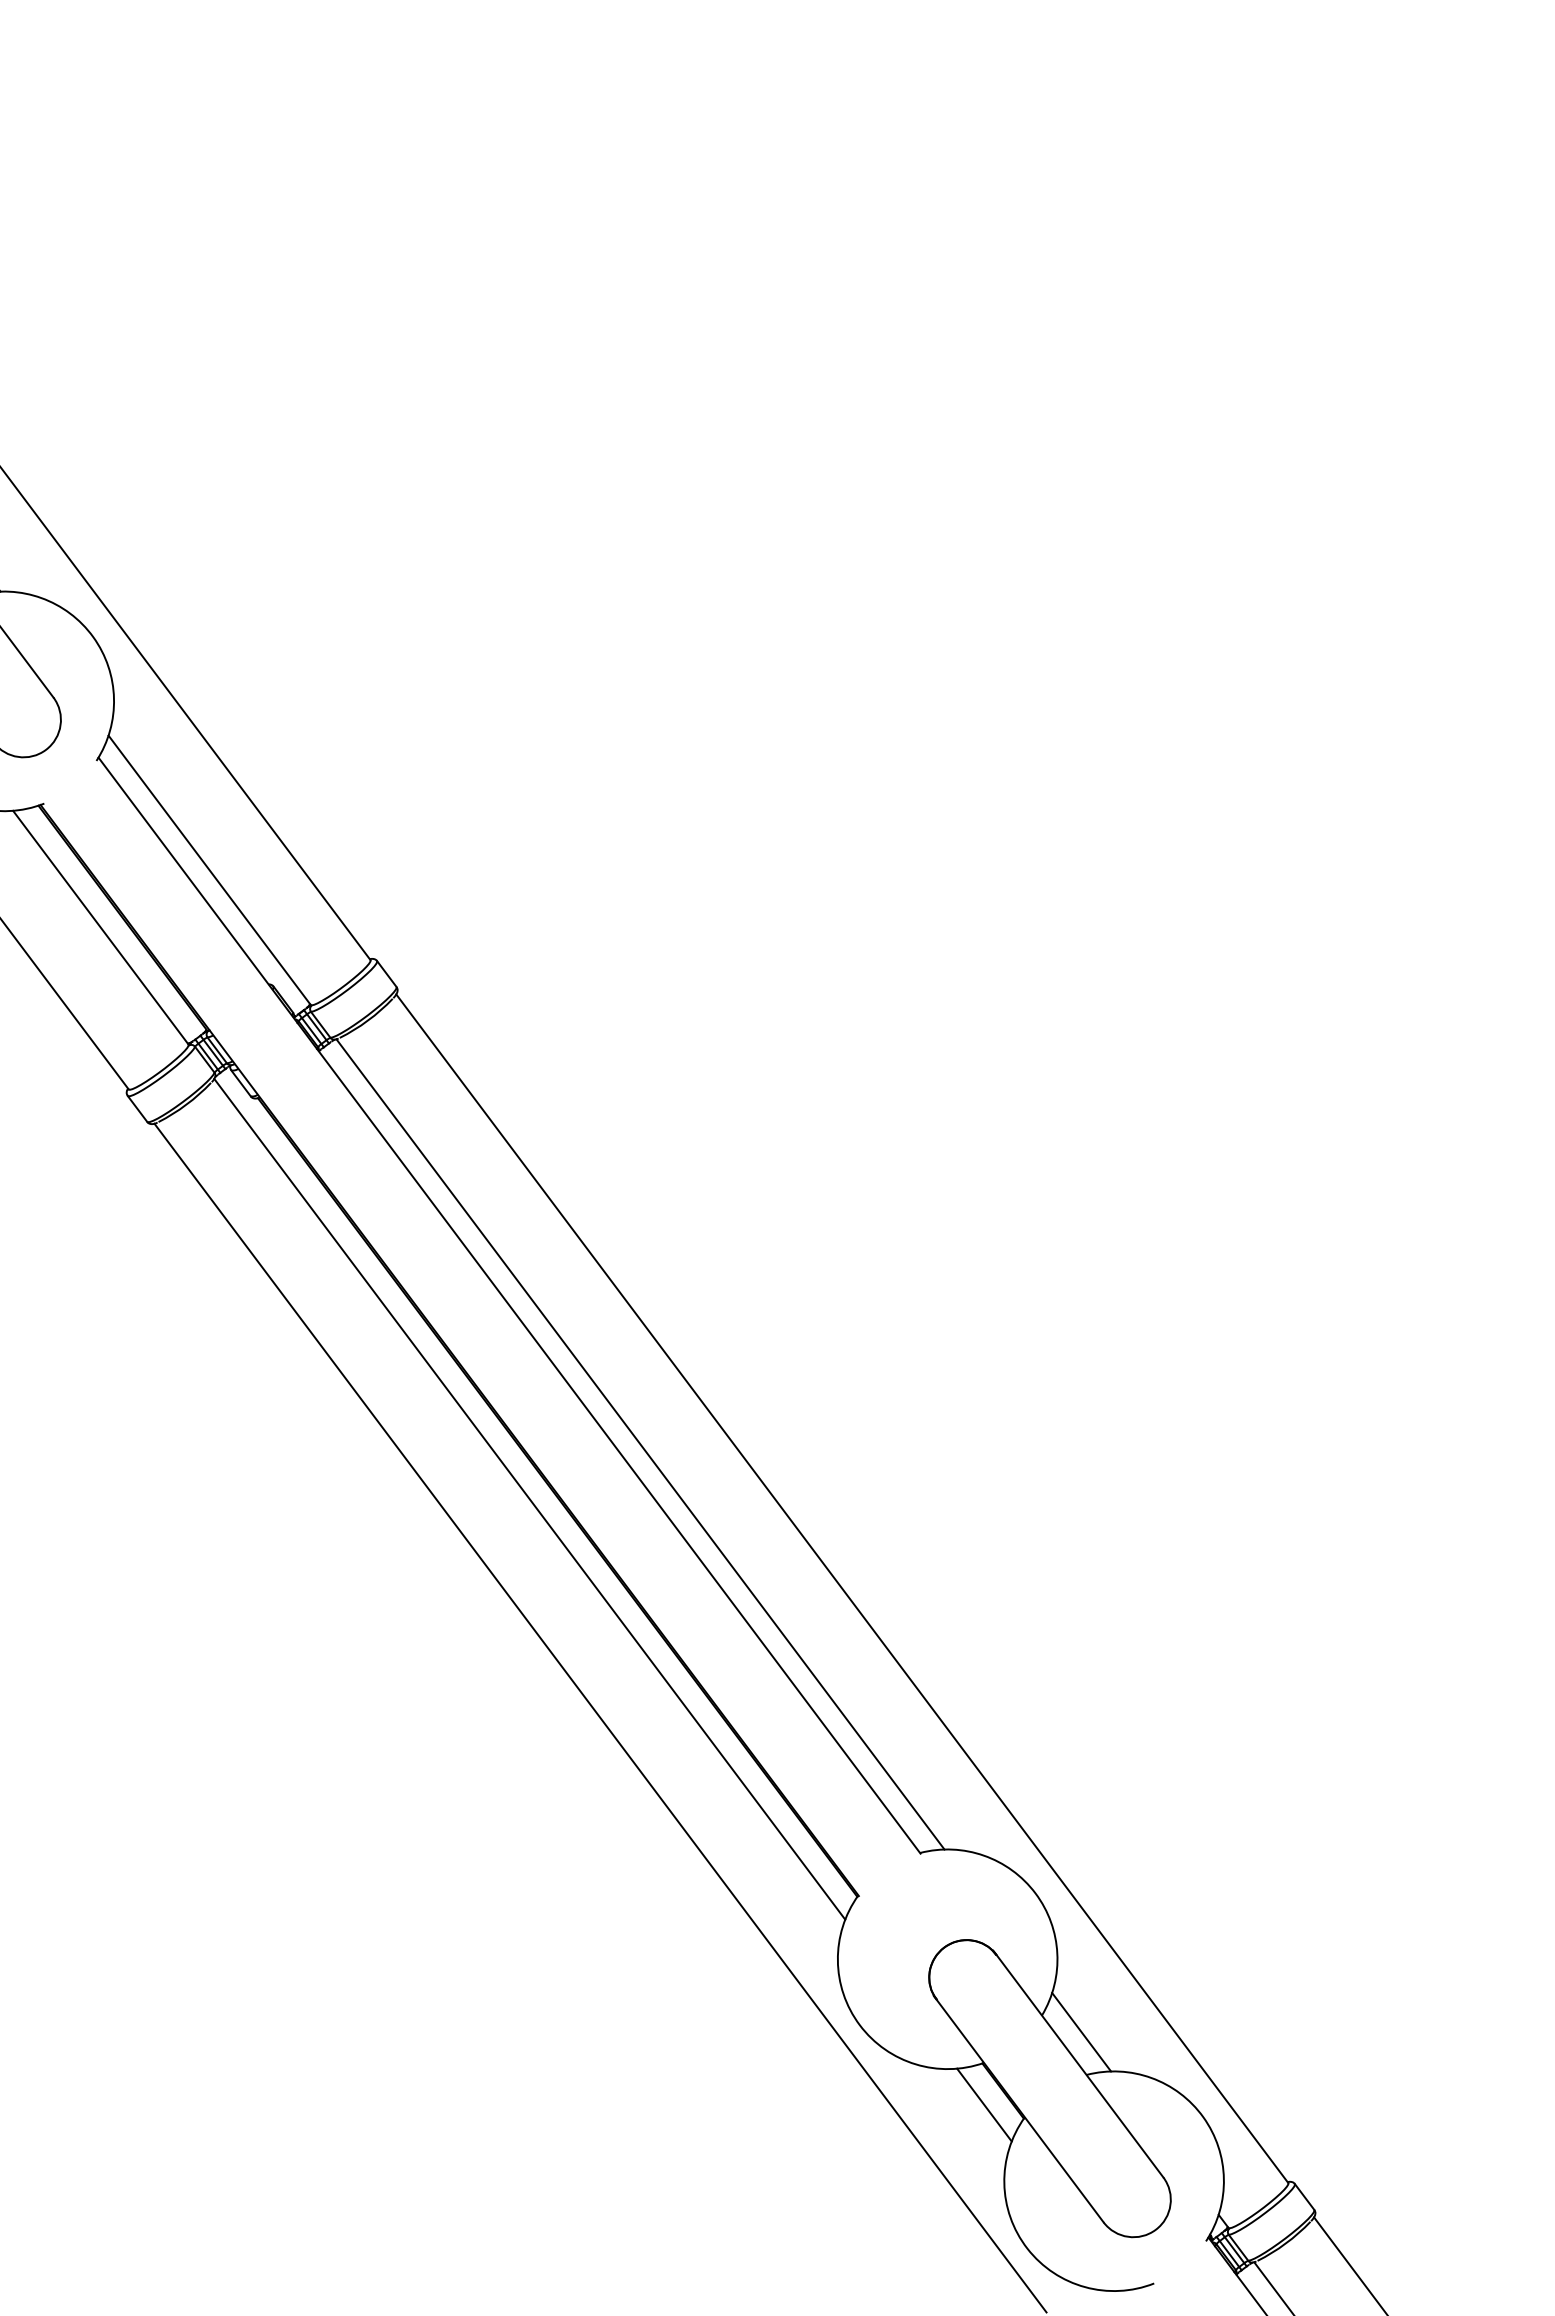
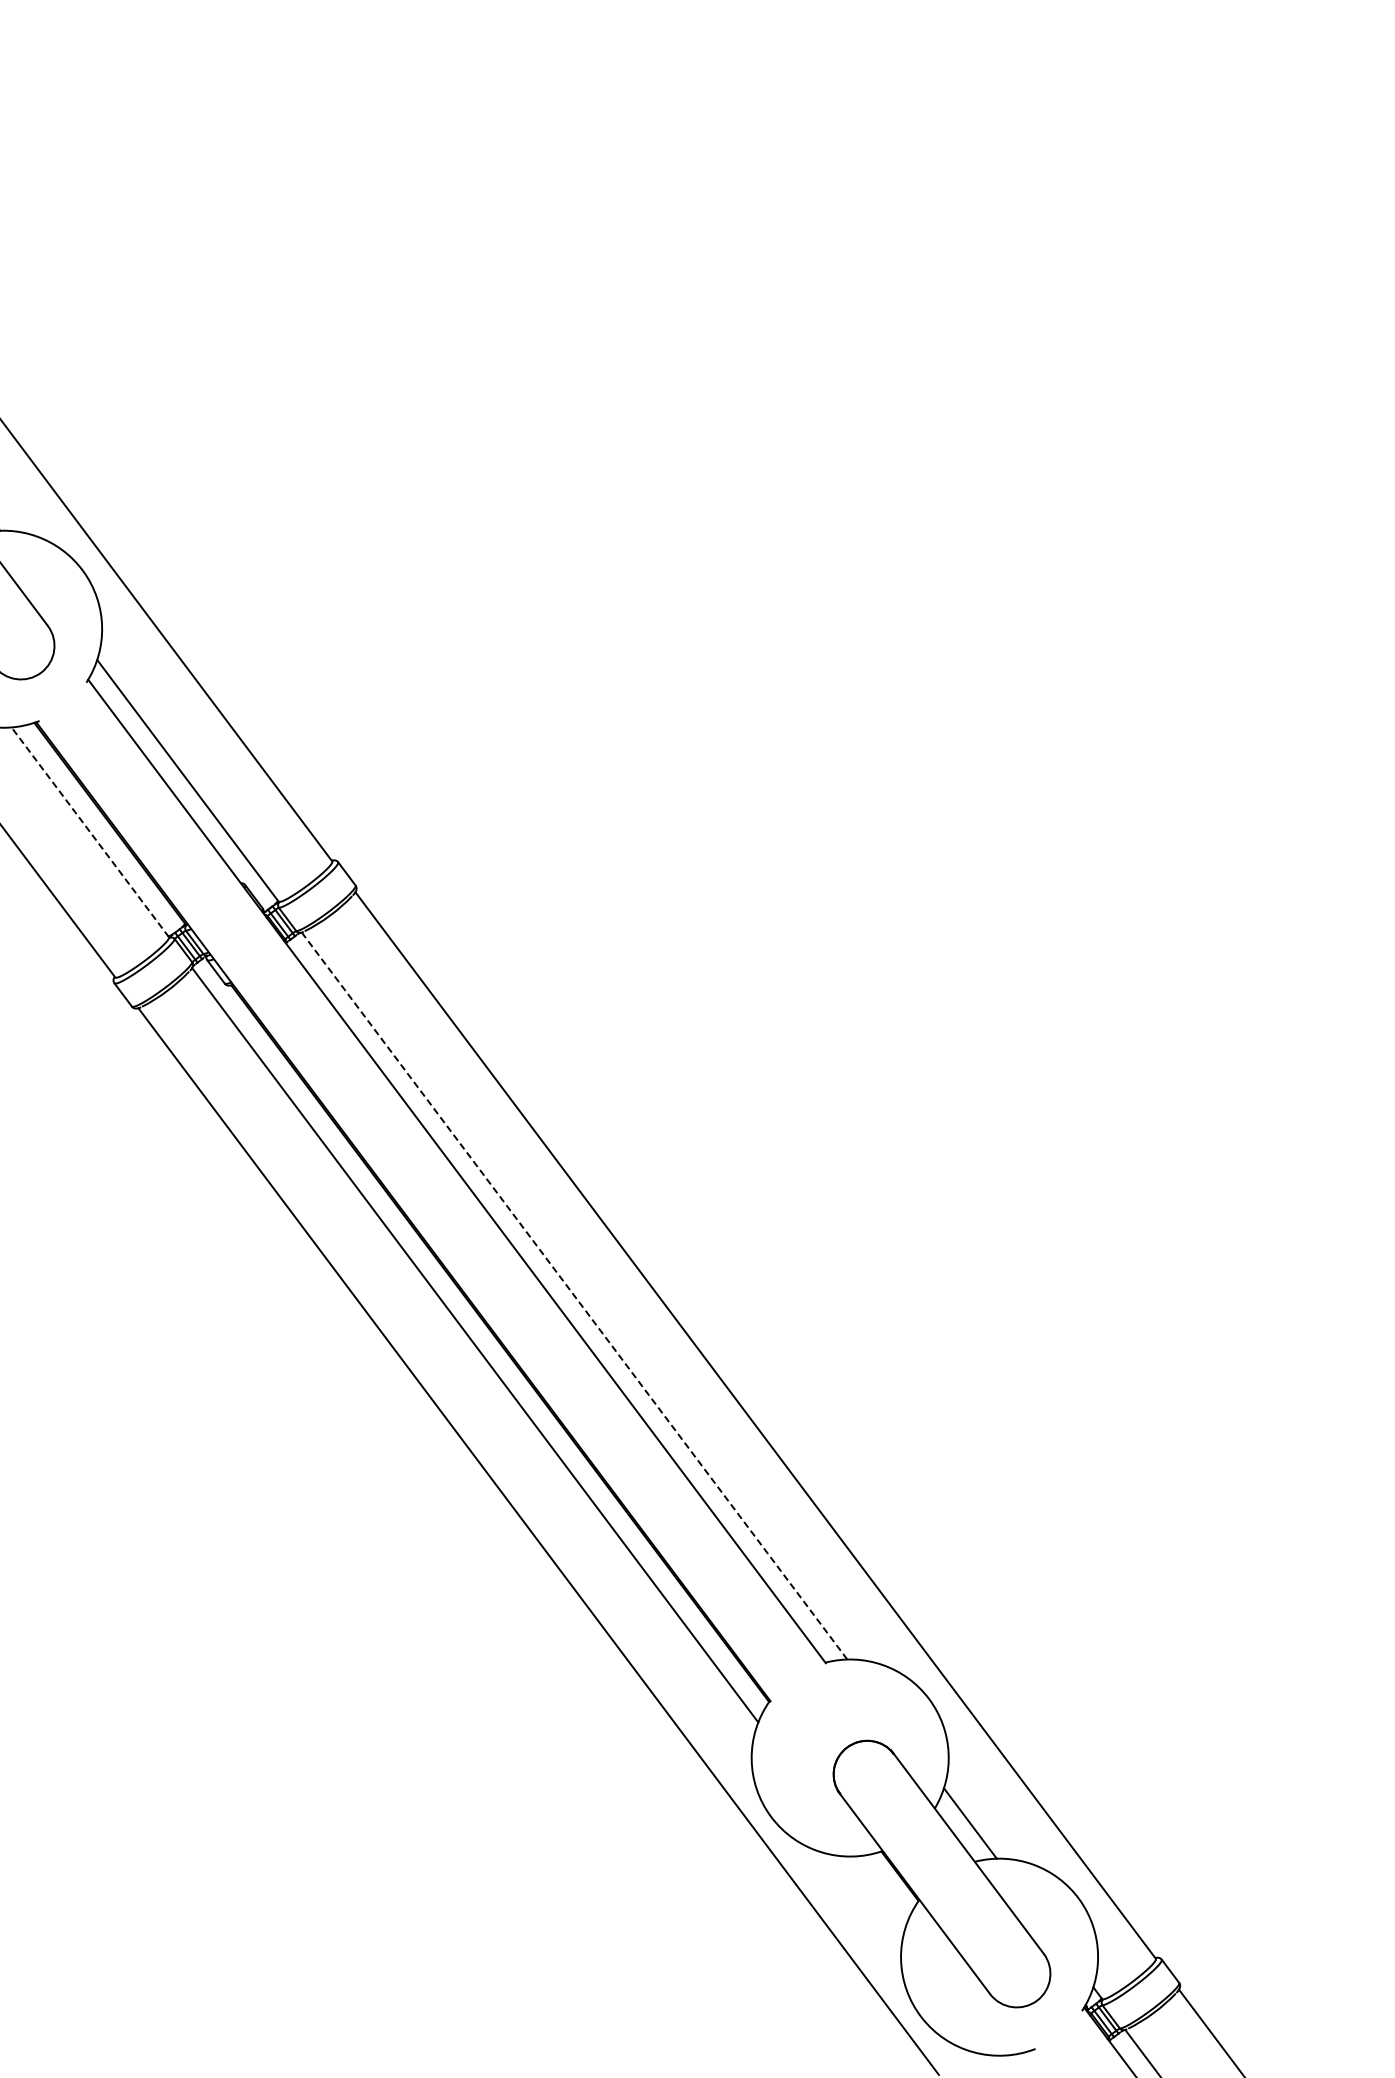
line: (101, 926) -> (90, 831), solid -> dashed
line: (640, 1444) -> (574, 1296), solid -> dashed
line: (983, 2104) -> (882, 1888), removed

